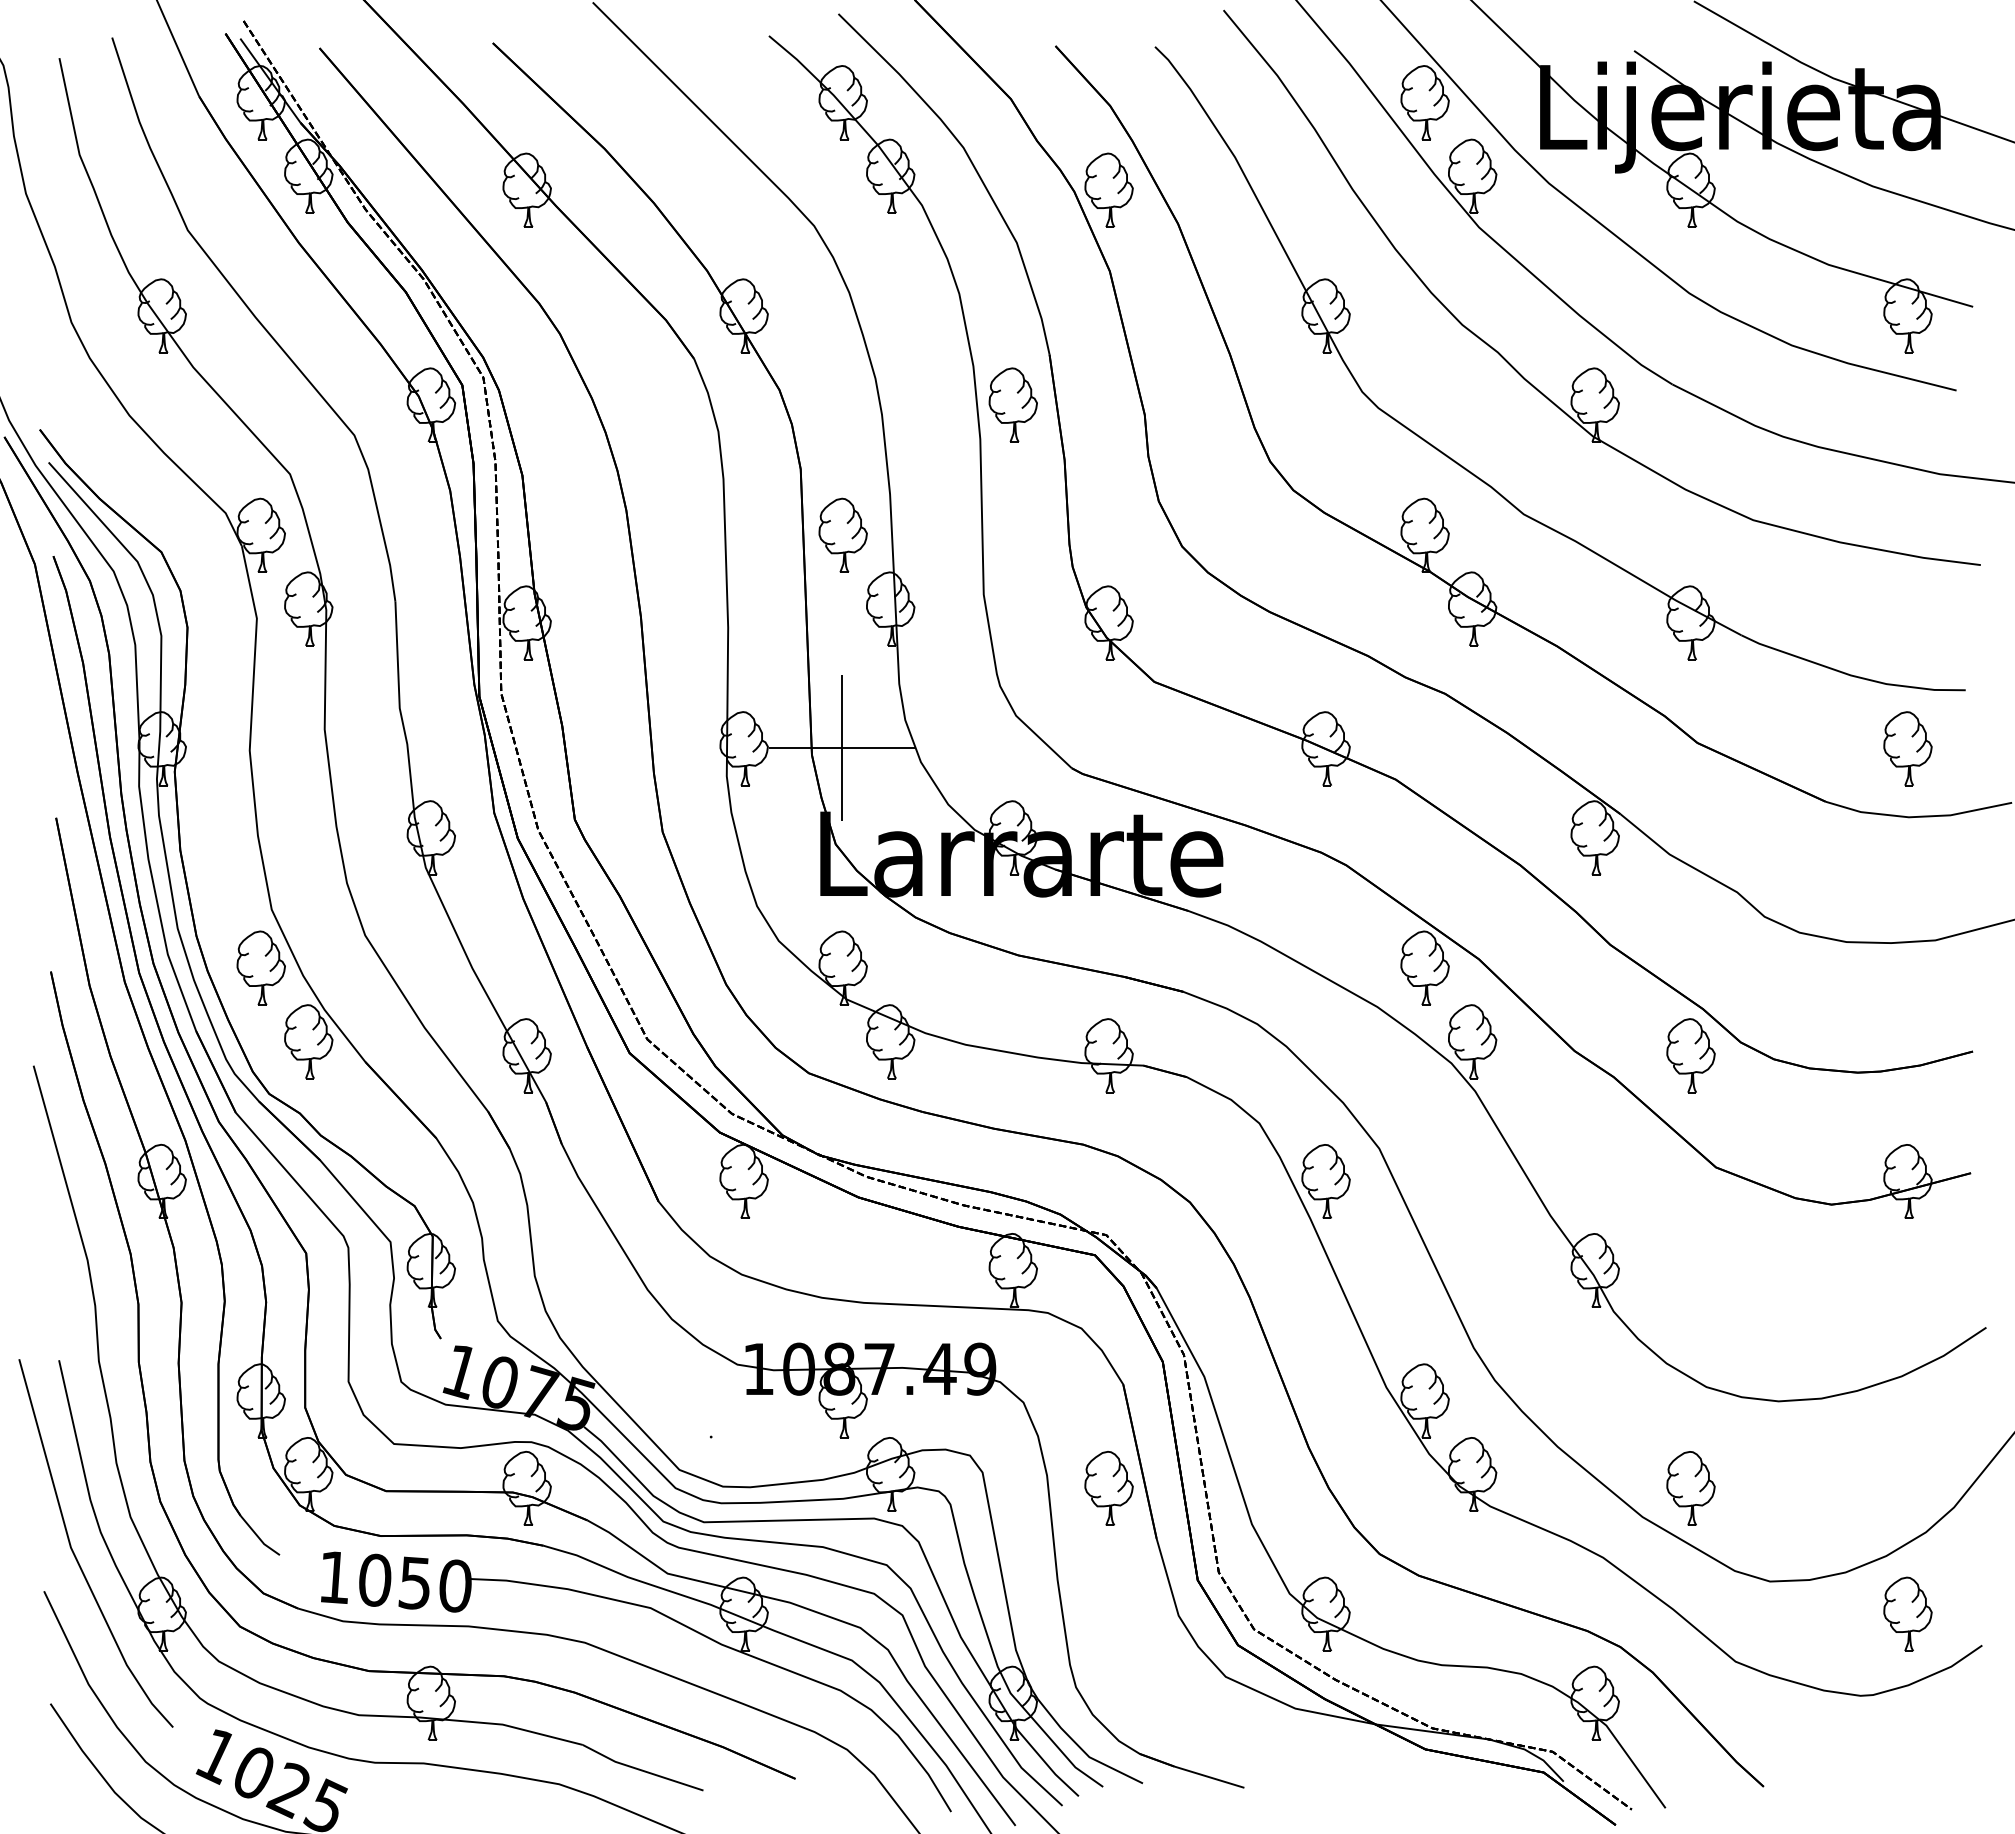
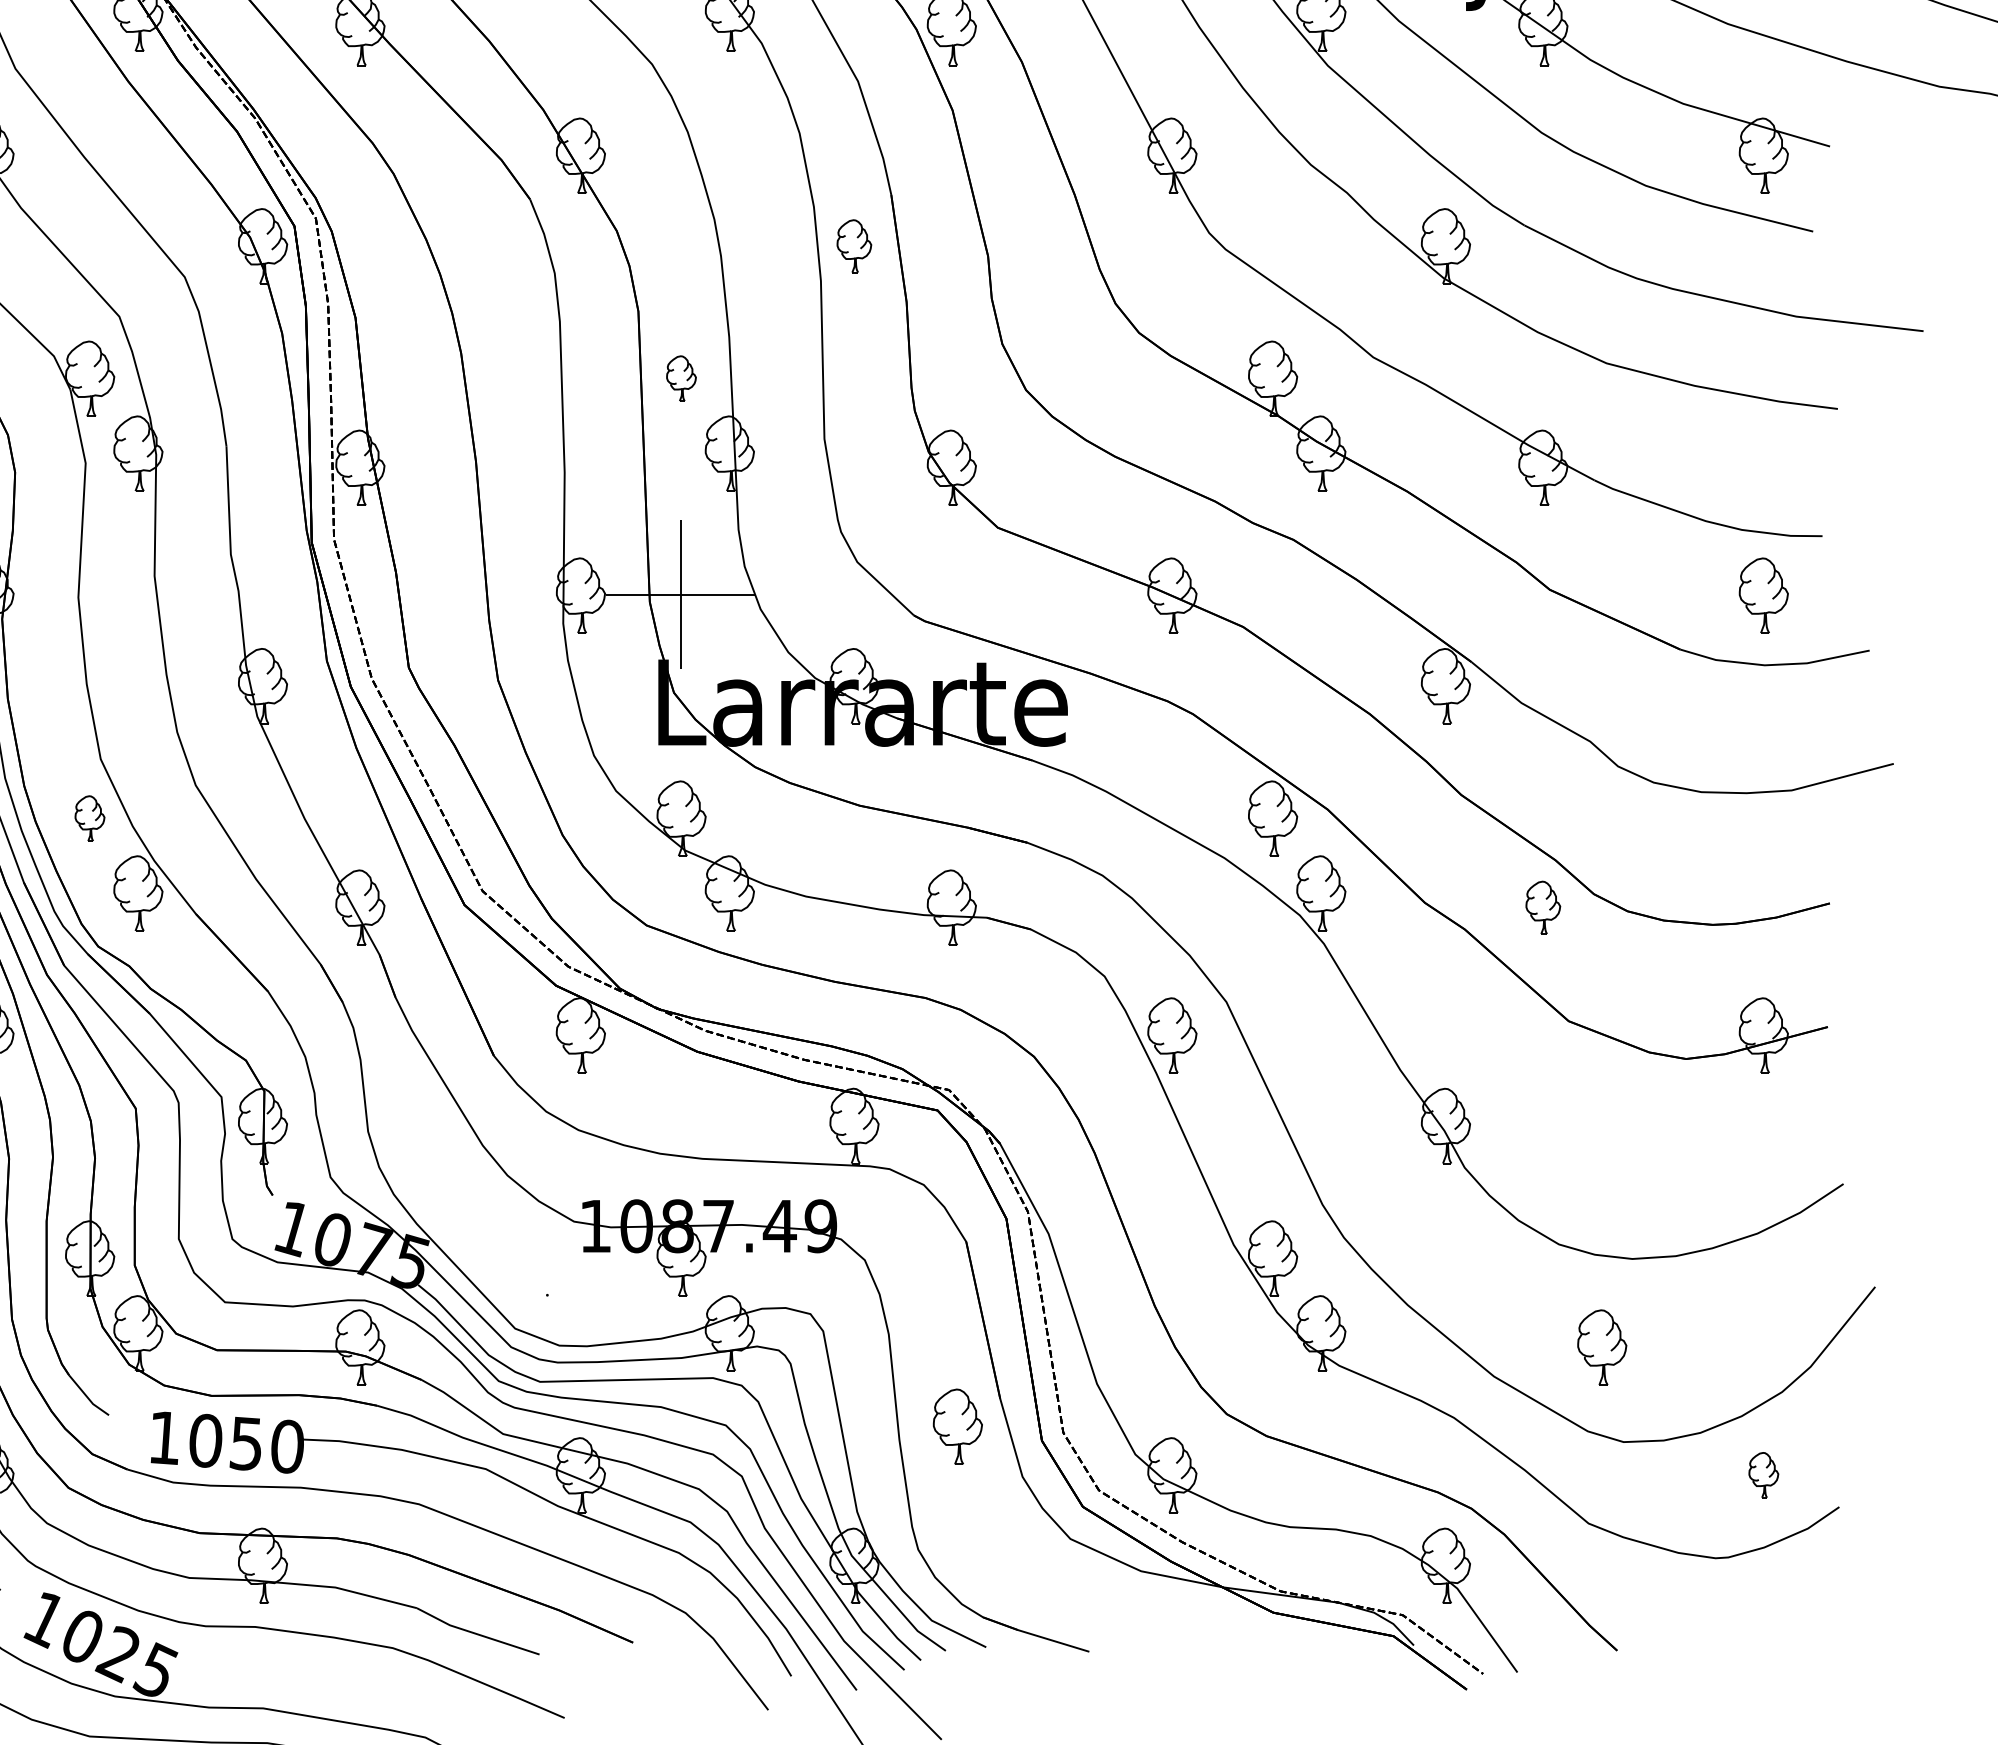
part: (1012, 404) -> (853, 245), size x0.7
part: (842, 534) -> (680, 377), size x0.6
part: (260, 967) -> (89, 817), size x0.6
part: (1690, 1055) -> (1542, 907), size x0.7
part: (1108, 1488) -> (957, 1426), moved
part: (1690, 1488) -> (1601, 1347), moved
part: (1907, 1613) -> (1763, 1474), size x0.6

